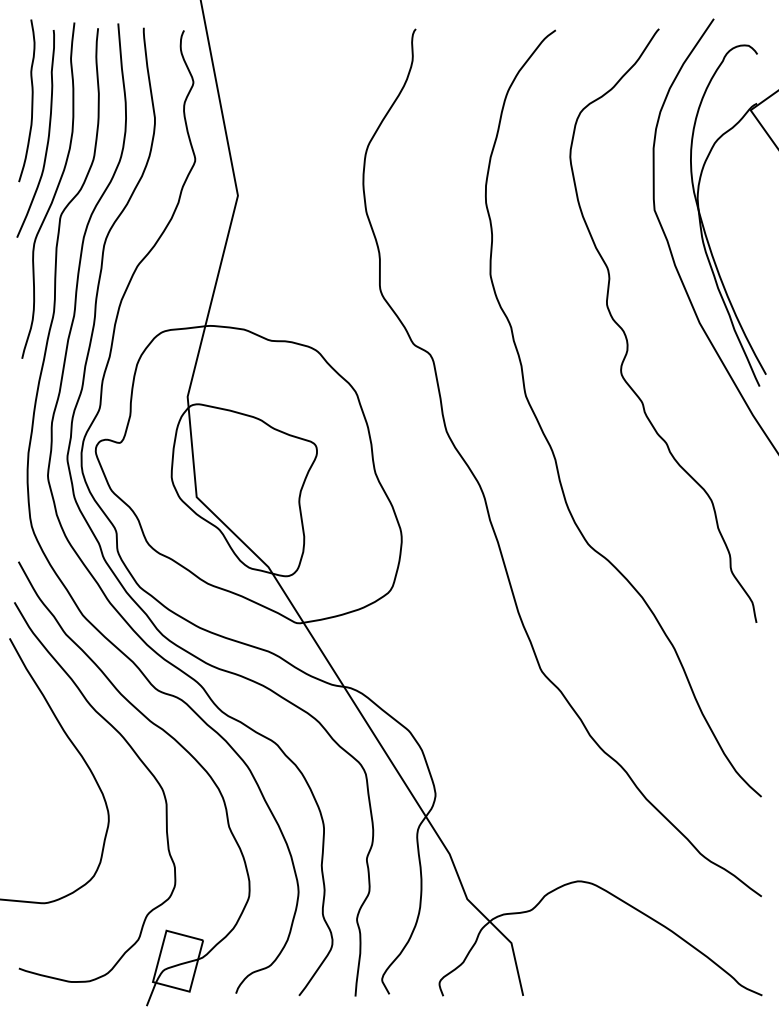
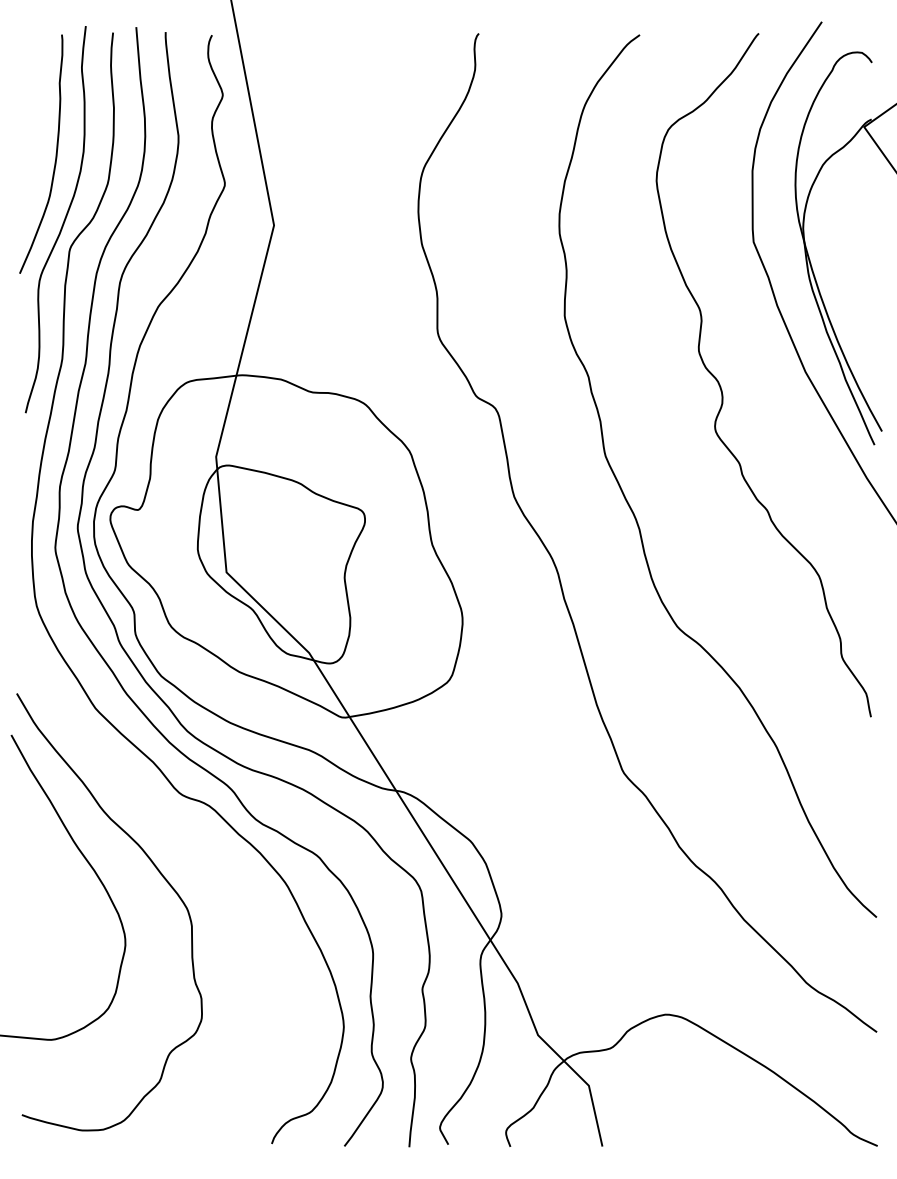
curve: (31, 100) -> (36, 115), removed
part: (170, 737) -> (196, 849), removed

